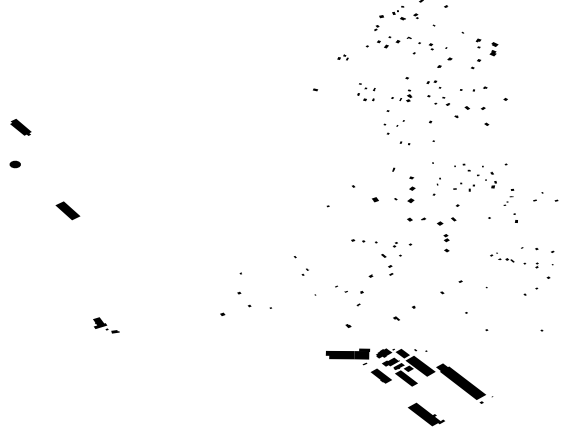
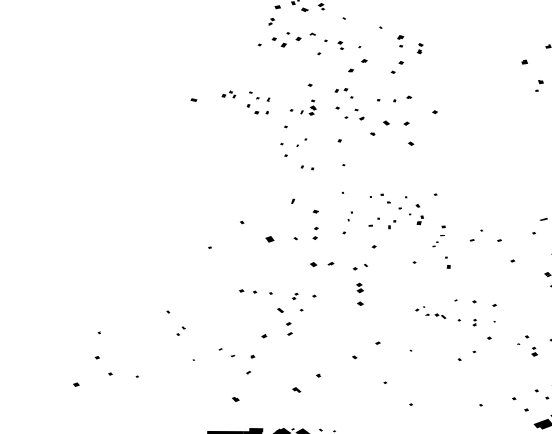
part: (493, 49) -> (419, 48), size x0.62
part: (342, 57) -> (228, 94), moved
part: (411, 195) -> (315, 233), size x0.62
part: (446, 221) -> (360, 266), size x0.62

